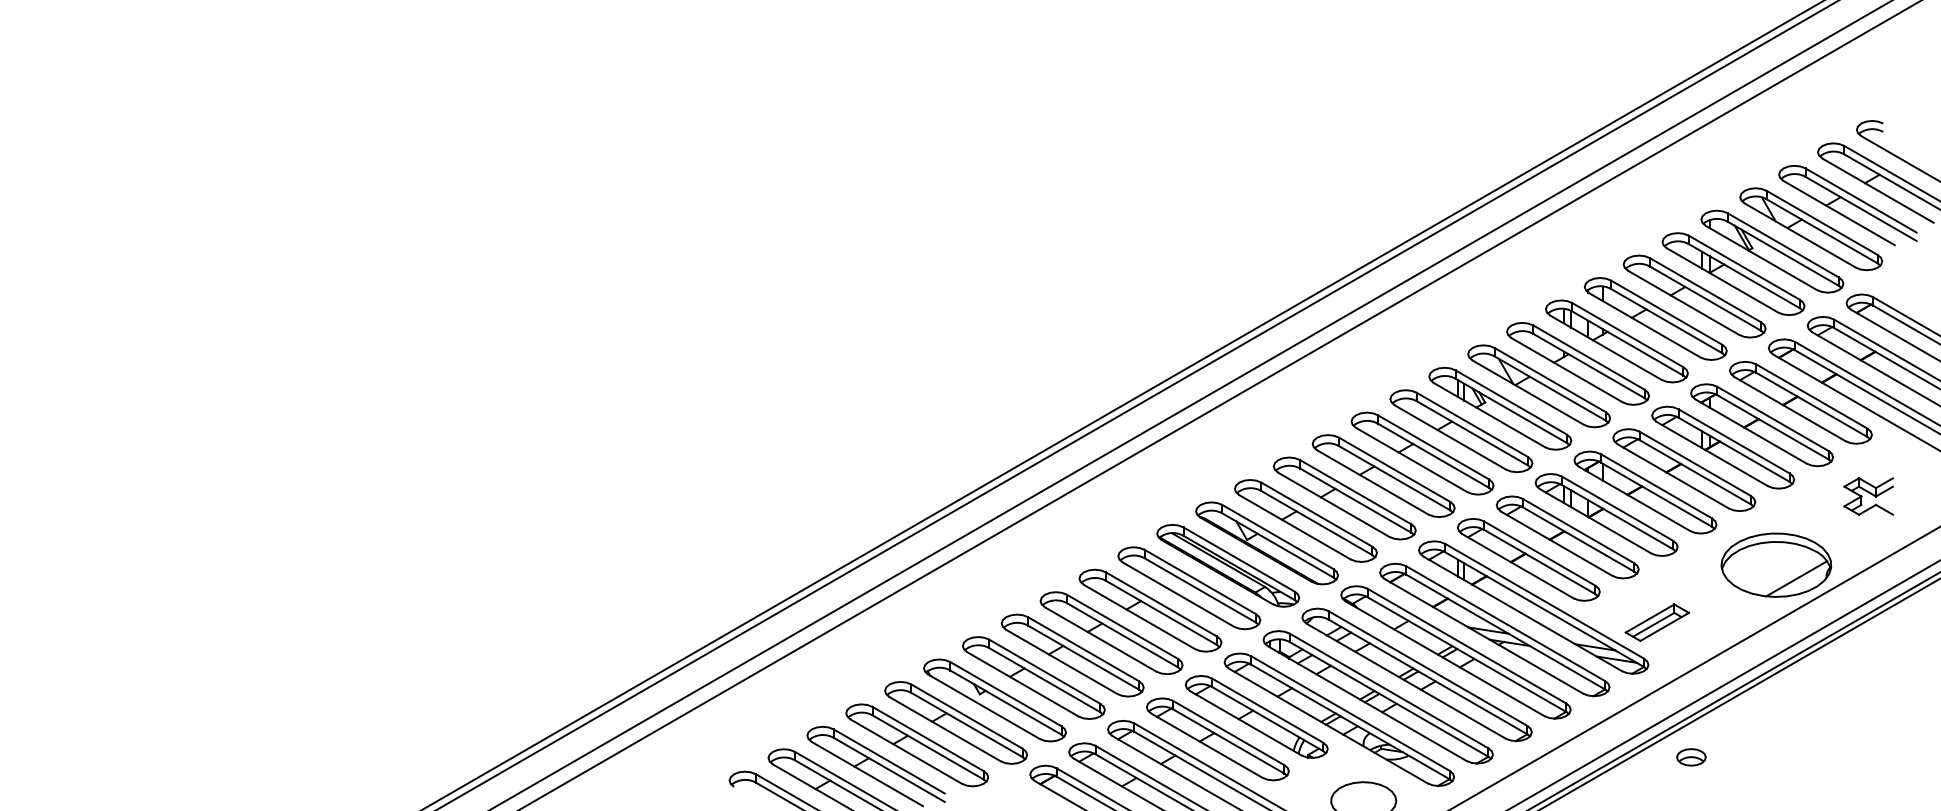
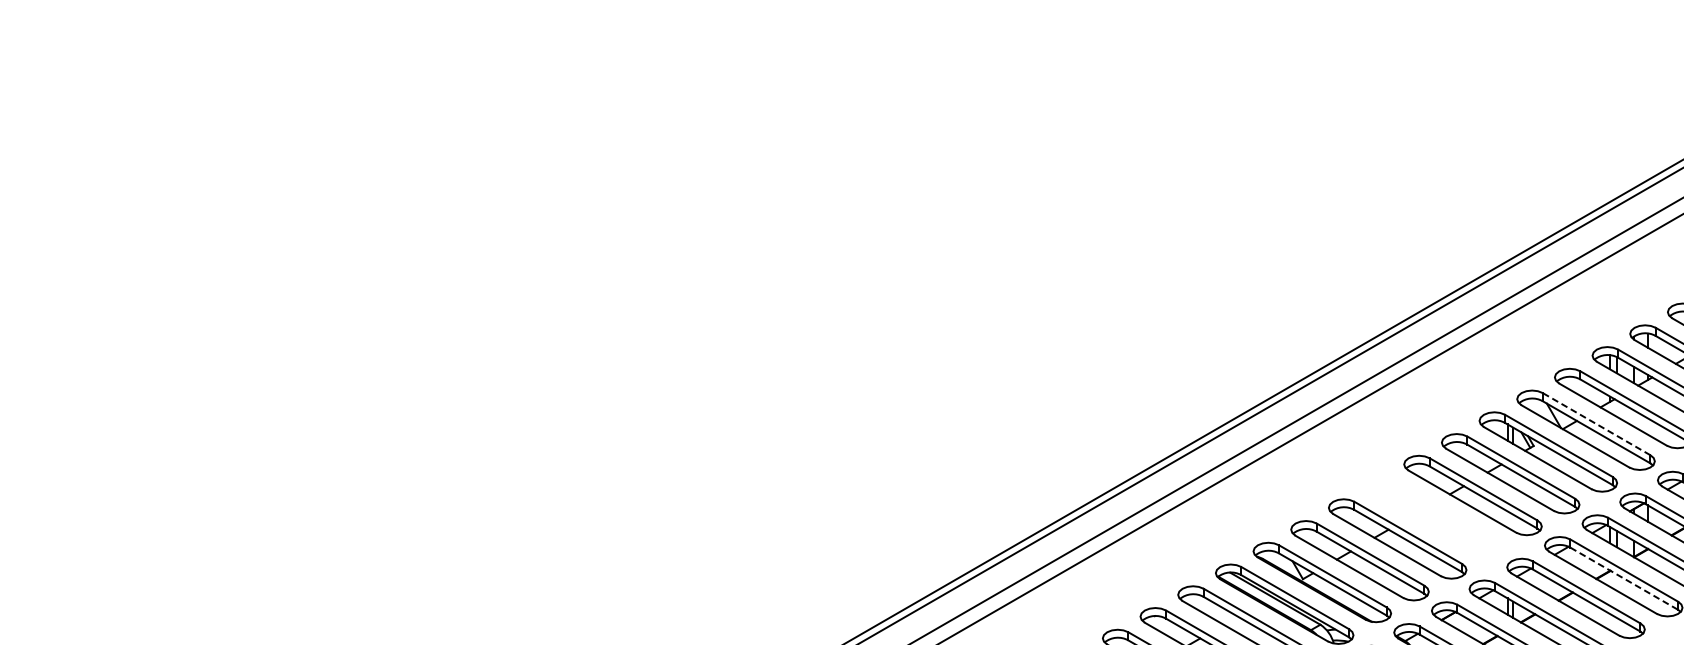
line: (1549, 379) -> (1596, 423), solid -> dashed
part: (1383, 475) -> (1435, 516), removed
line: (1579, 539) -> (1625, 578), solid -> dashed

